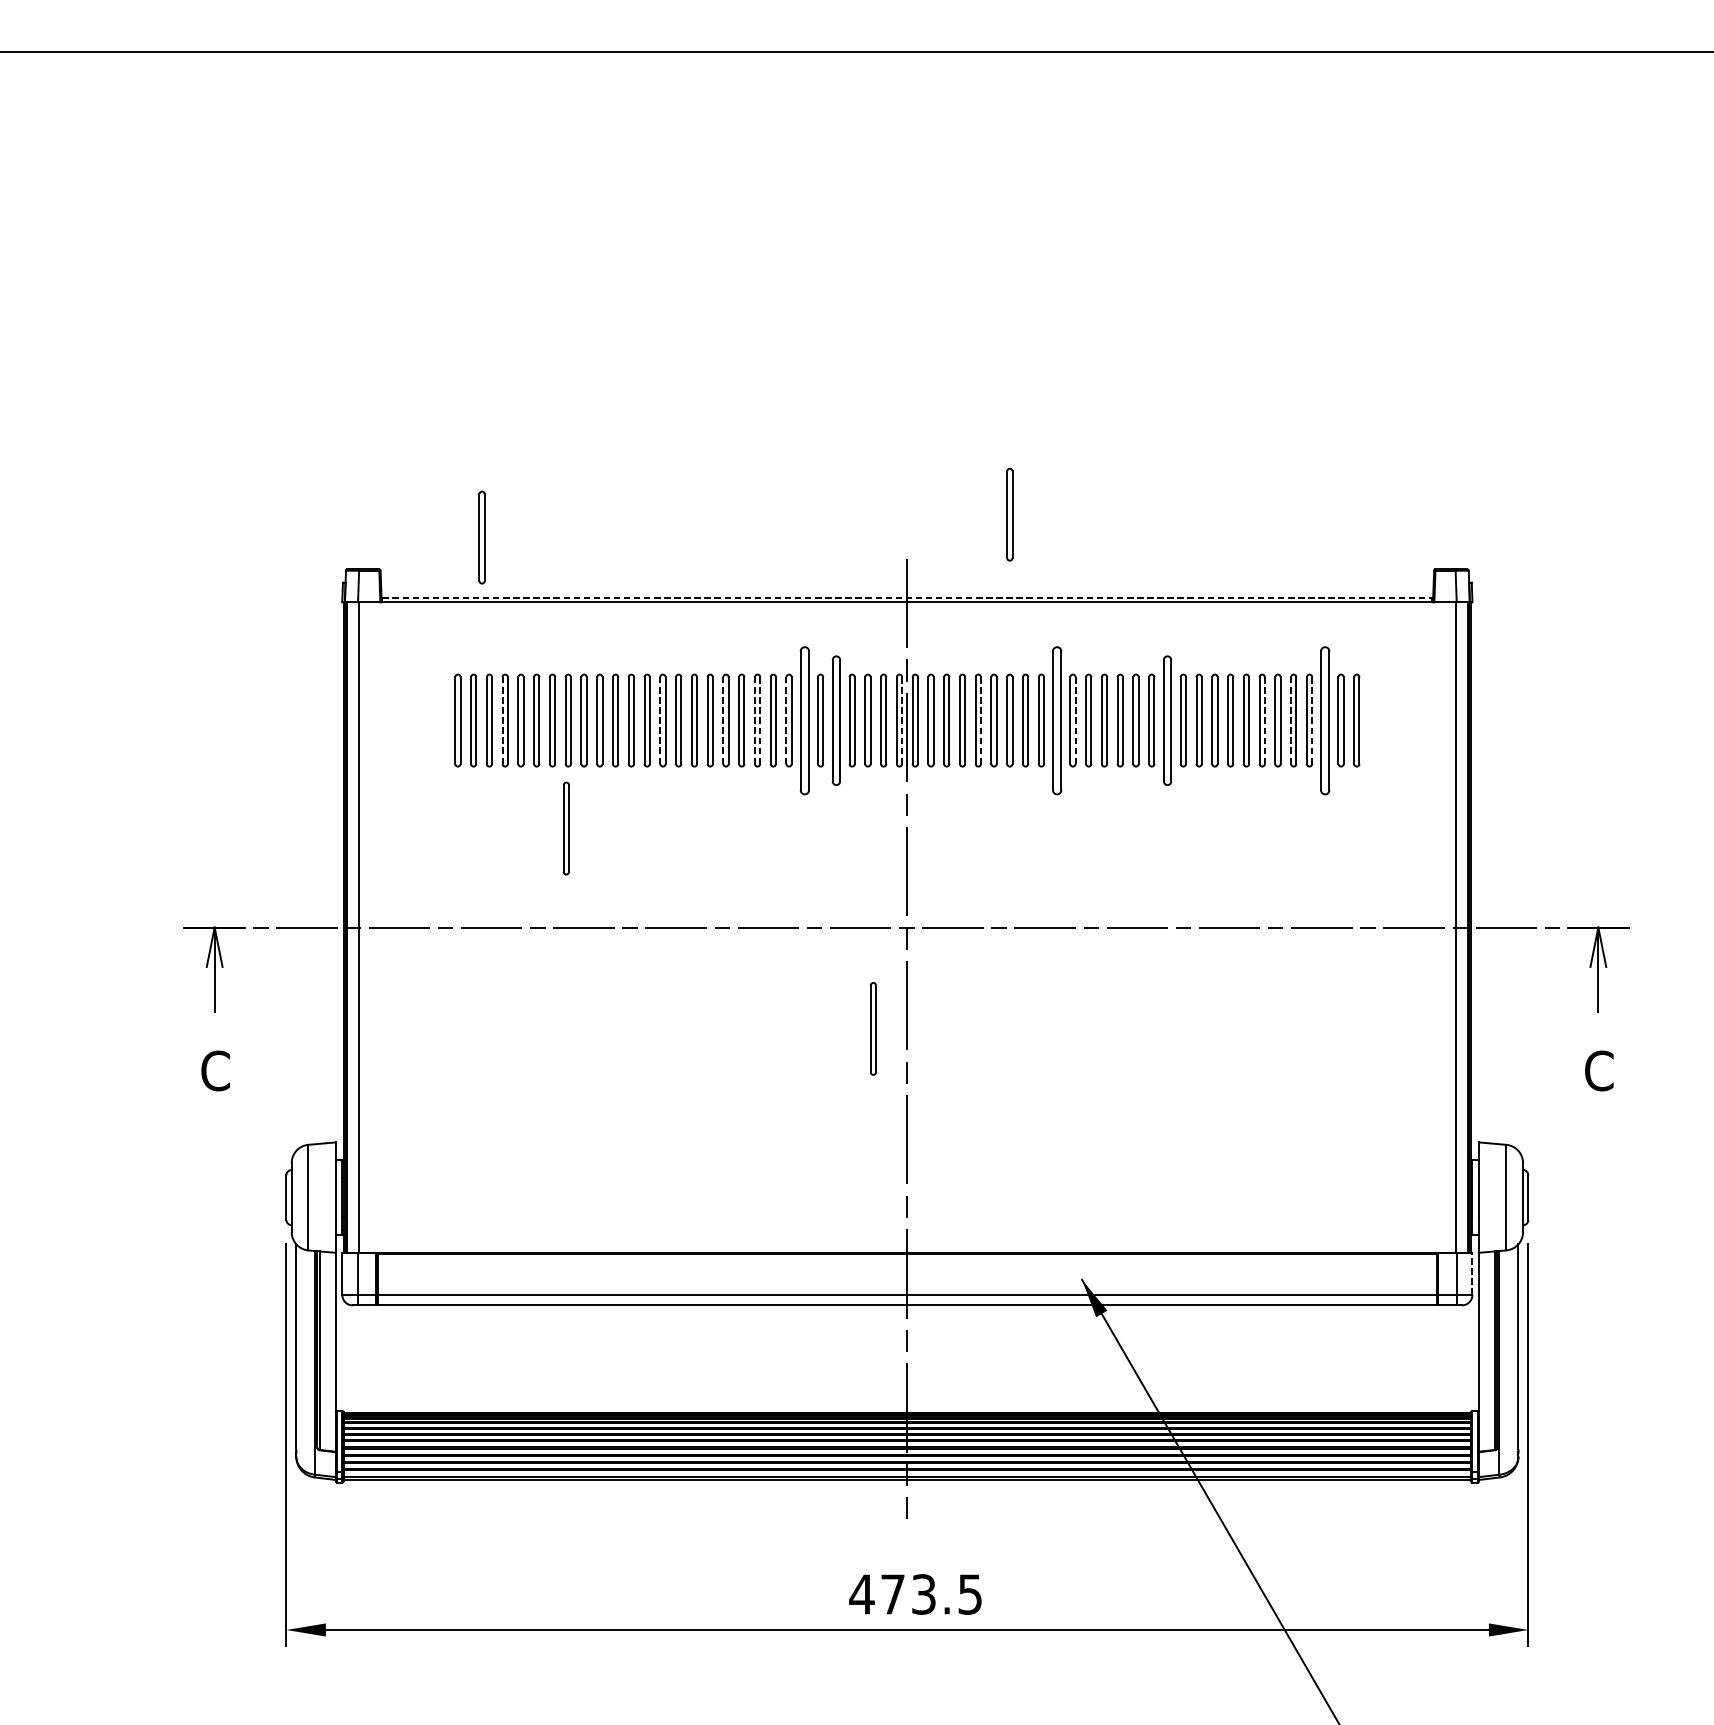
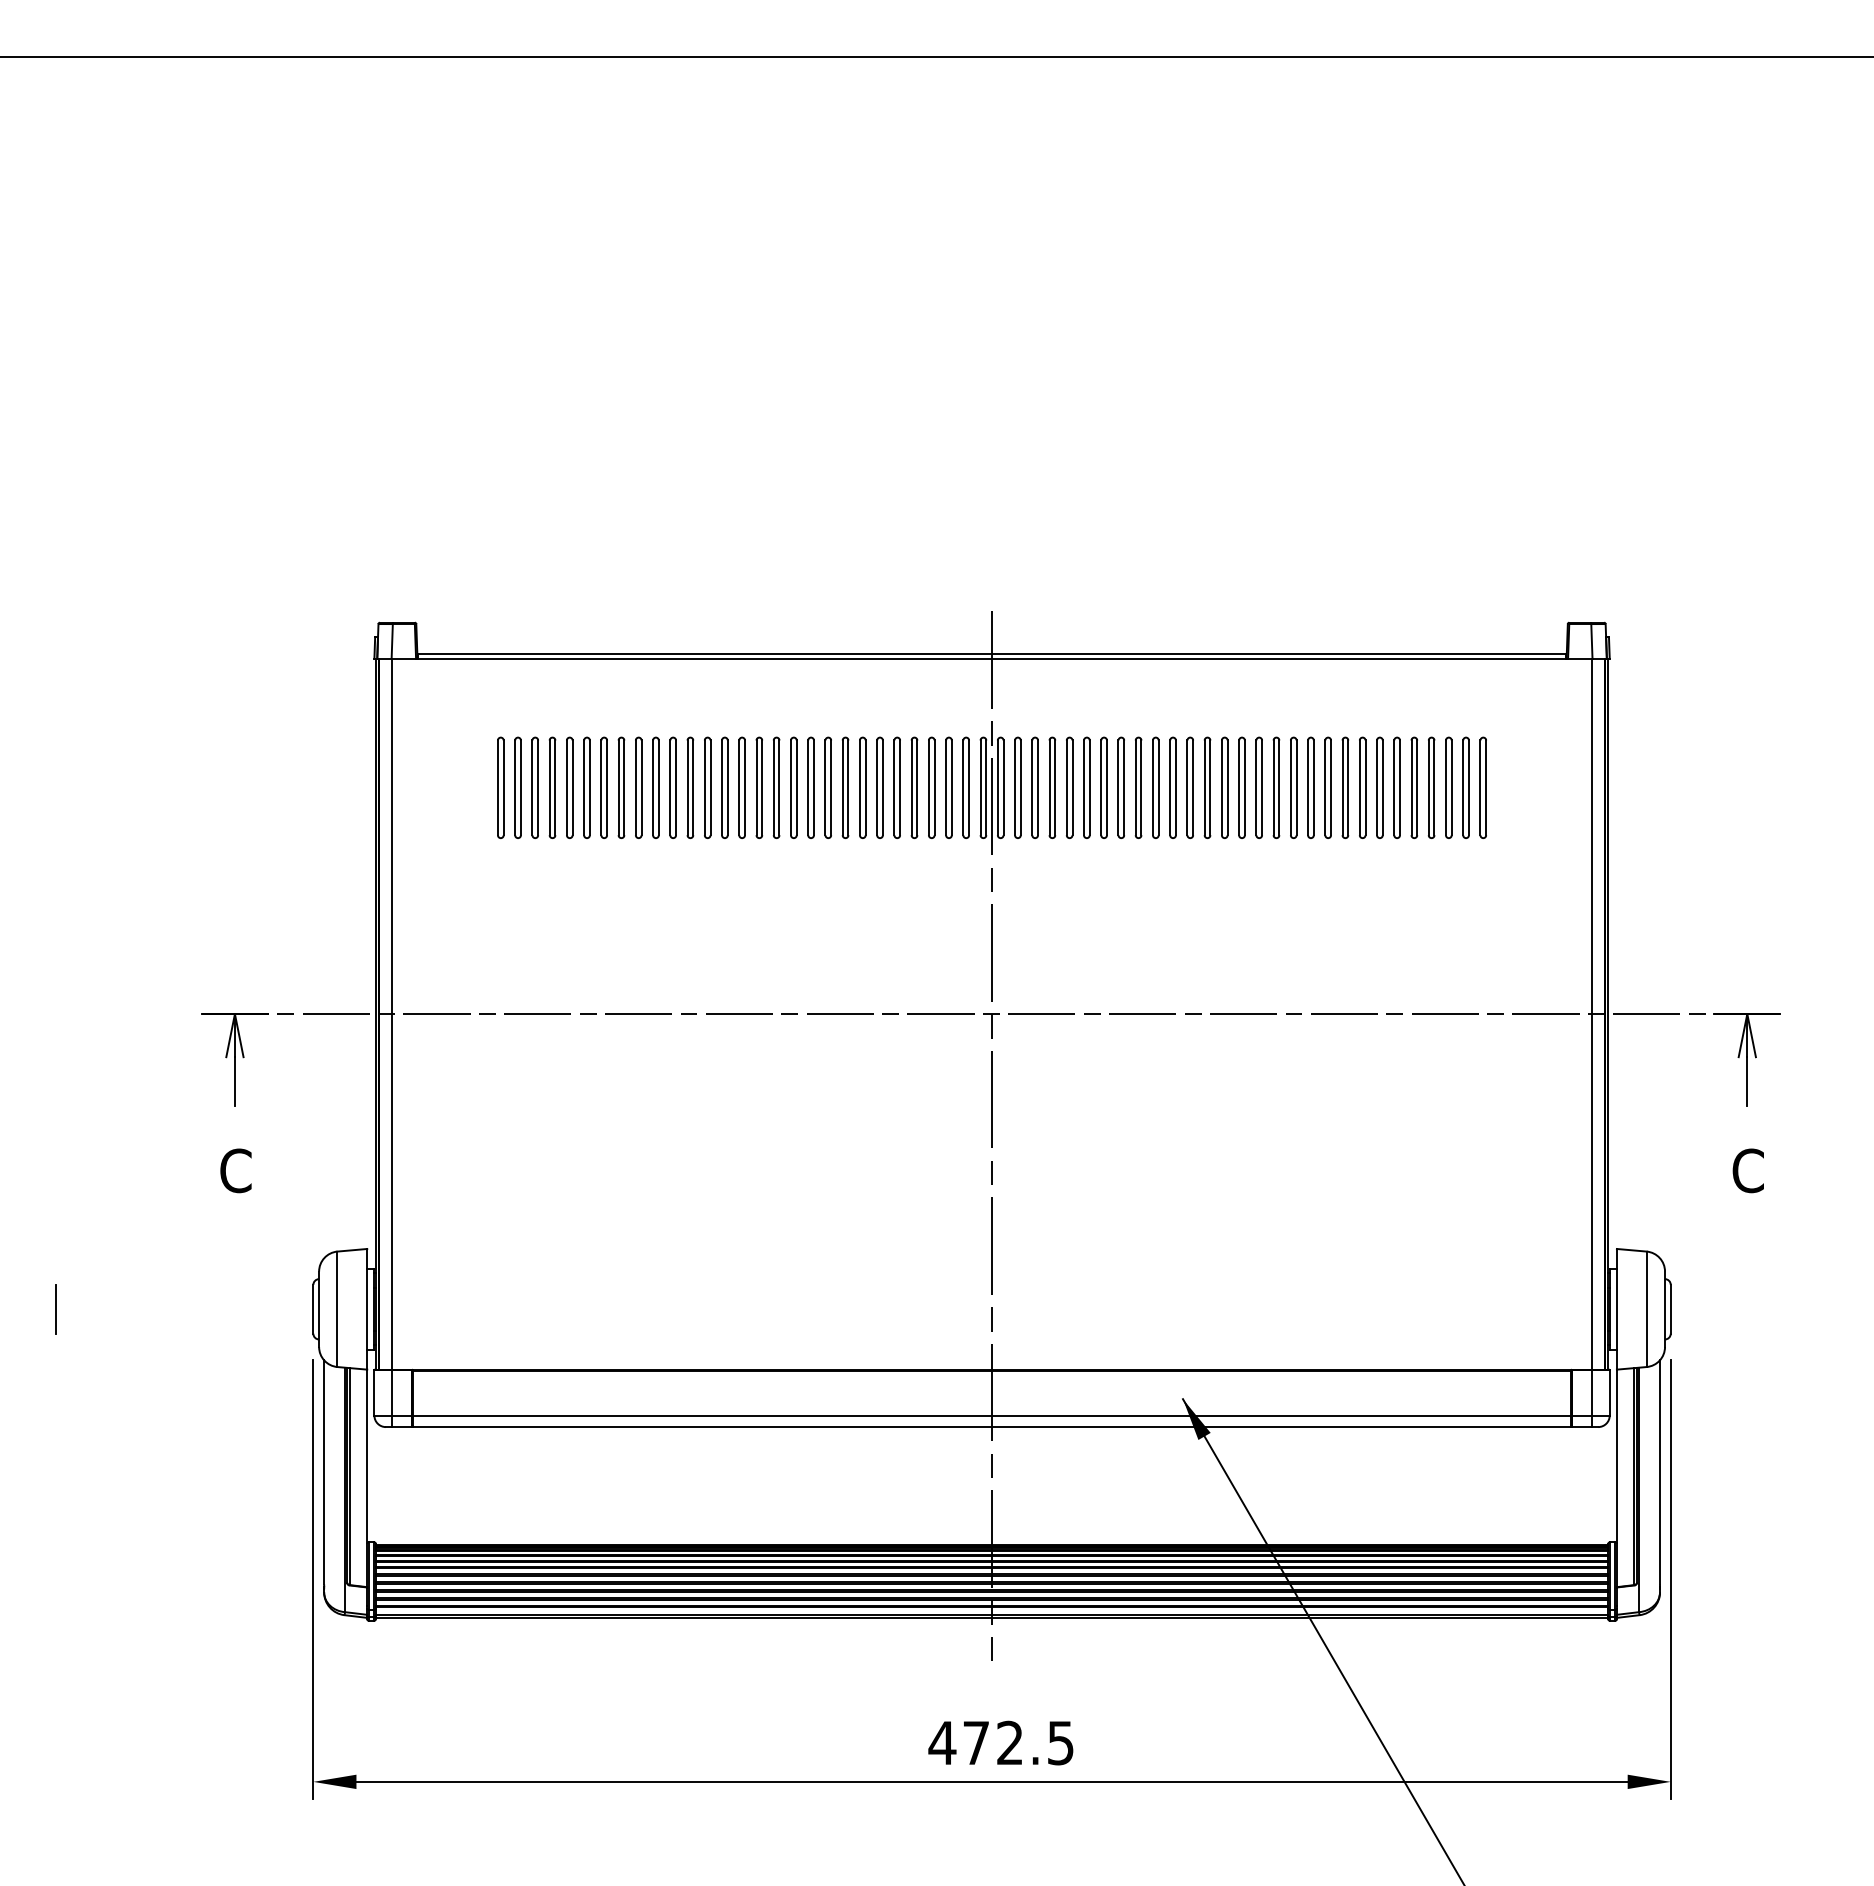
part: (1009, 514) -> (1103, 562), removed
part: (481, 537) -> (526, 587), removed
line: (907, 598) -> (992, 654), dashed -> solid
line: (502, 720) -> (549, 787), dashed -> solid
line: (660, 720) -> (722, 787), dashed -> solid
line: (722, 720) -> (790, 787), dashed -> solid
line: (754, 720) -> (825, 787), dashed -> solid
line: (786, 720) -> (859, 787), dashed -> solid
part: (804, 720) -> (879, 787), size x0.62
part: (836, 720) -> (914, 787), size x0.71
part: (1056, 720) -> (1155, 787), size x0.62
part: (1167, 720) -> (1276, 787), size x0.71
line: (1291, 720) -> (1411, 787), dashed -> solid
part: (1324, 720) -> (1448, 787), size x0.62
line: (760, 721) -> (831, 788), dashed -> solid
line: (902, 721) -> (986, 788), dashed -> solid
line: (980, 721) -> (1072, 788), dashed -> solid
line: (1075, 721) -> (1175, 788), dashed -> solid
line: (1264, 721) -> (1382, 788), dashed -> solid
line: (1312, 721) -> (1434, 788), dashed -> solid
part: (566, 828) -> (619, 905), removed
part: (873, 1028) -> (954, 1124), removed
line: (50, 1197) -> (55, 1309), added
line: (1472, 1273) -> (1609, 1392), dashed -> solid
text: (923, 1594) -> (1009, 1743), 473.5 -> 472.5

